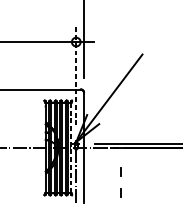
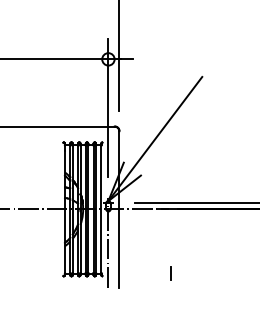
line: (76, 76) -> (108, 107), dashed -> solid
line: (71, 147) -> (101, 208), dashed -> solid
line: (120, 172) -> (170, 243), removed

